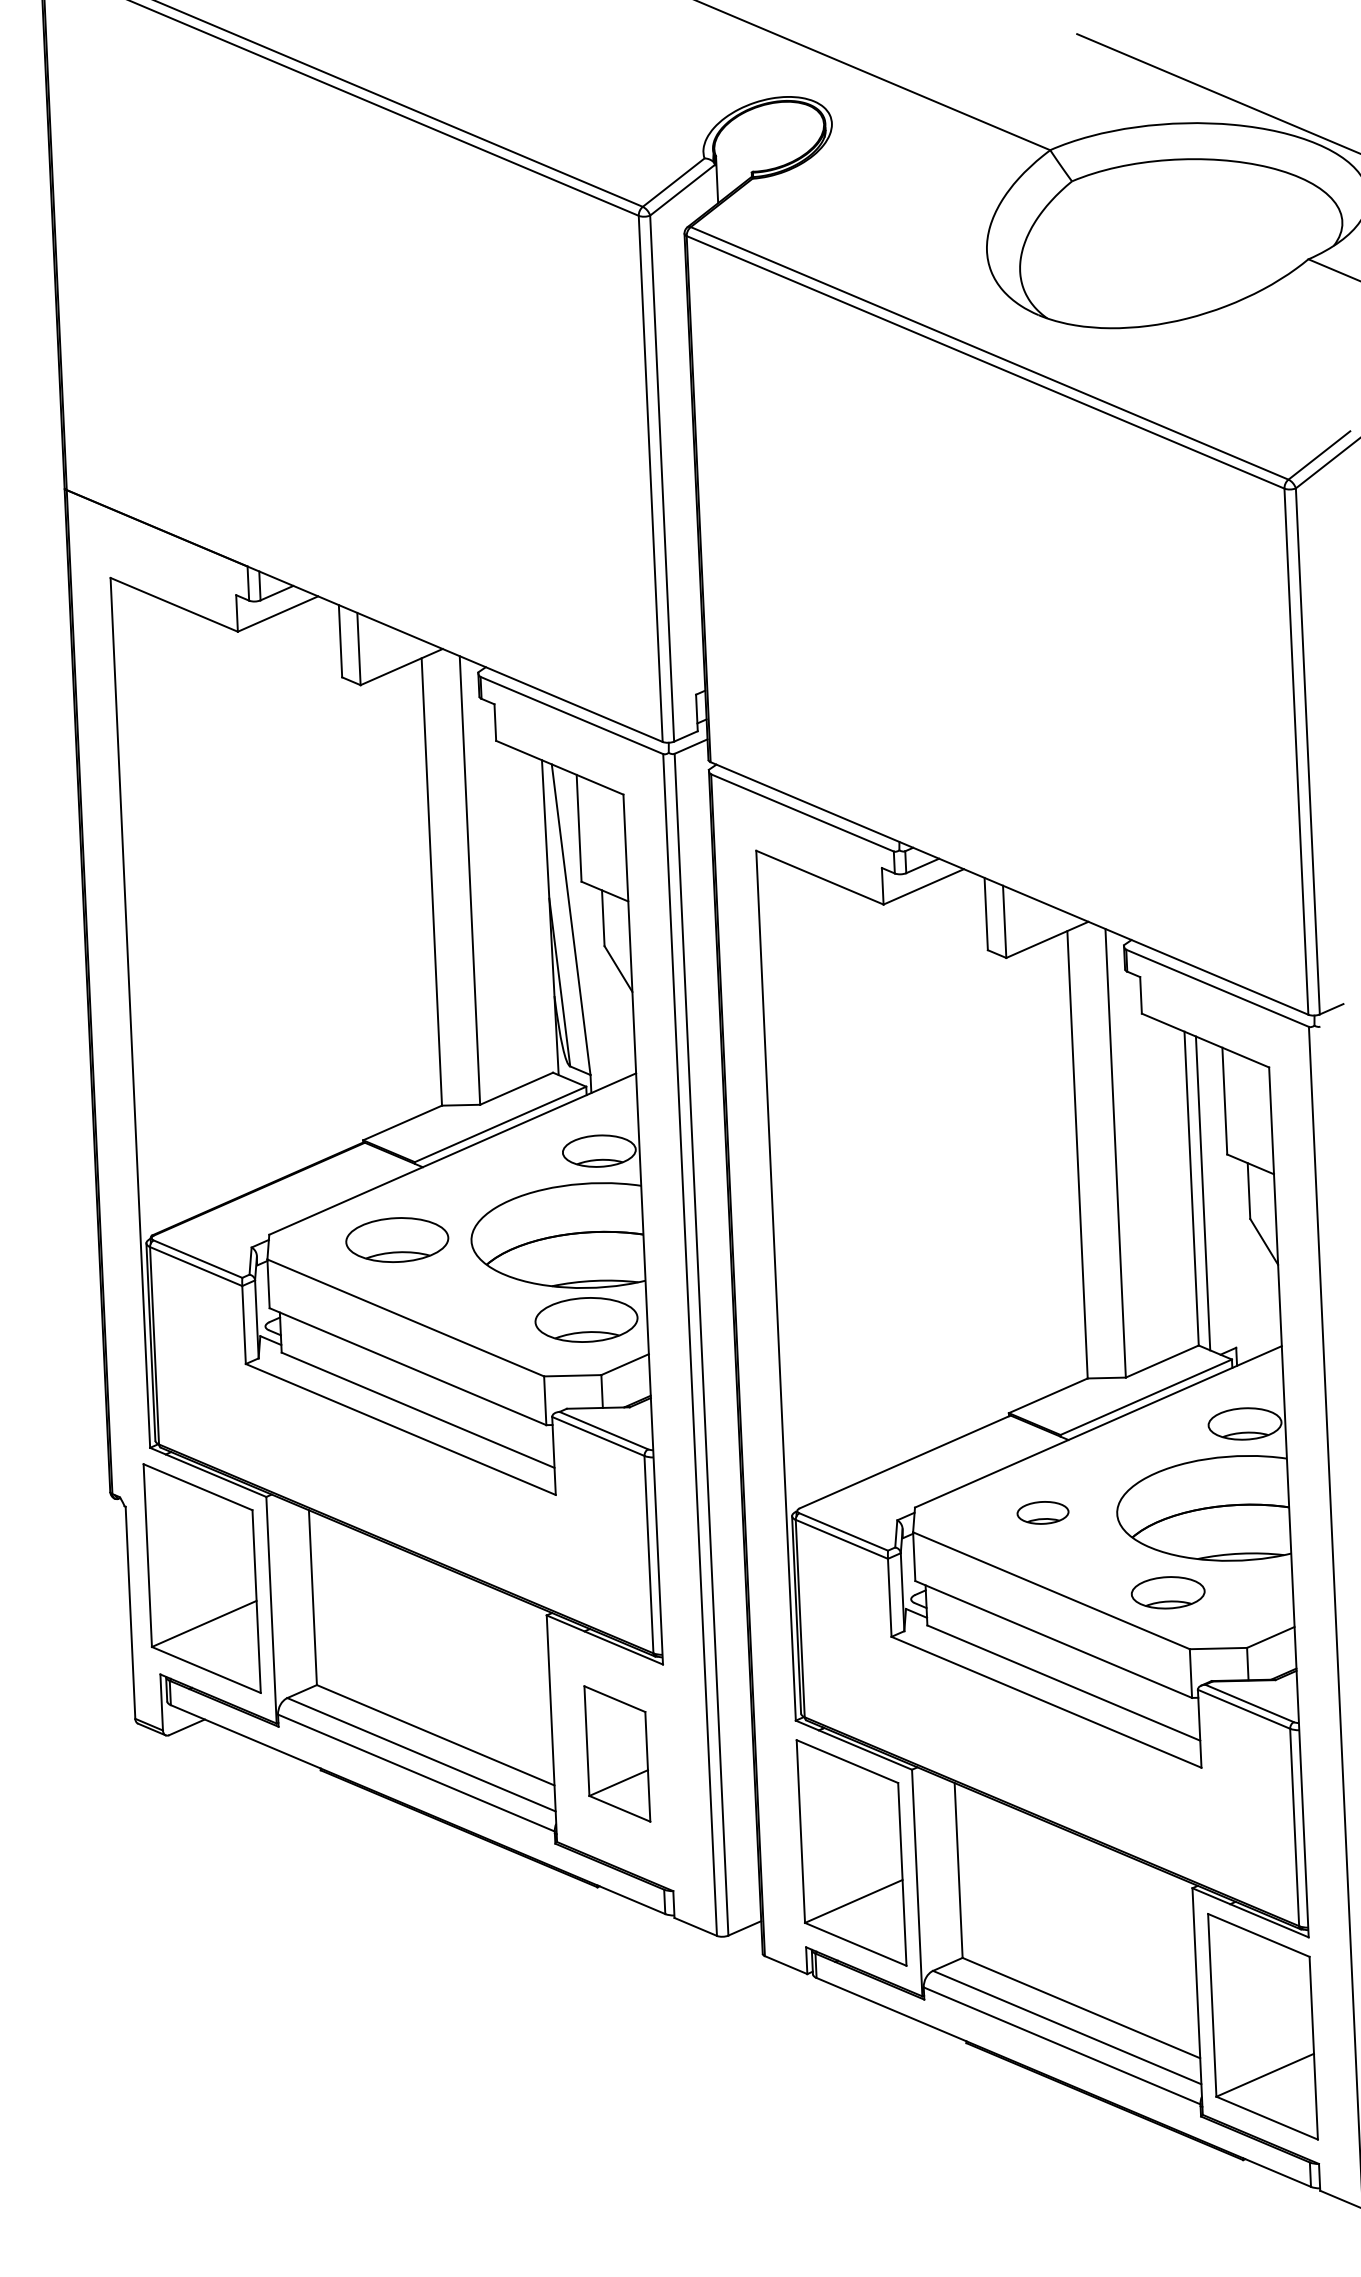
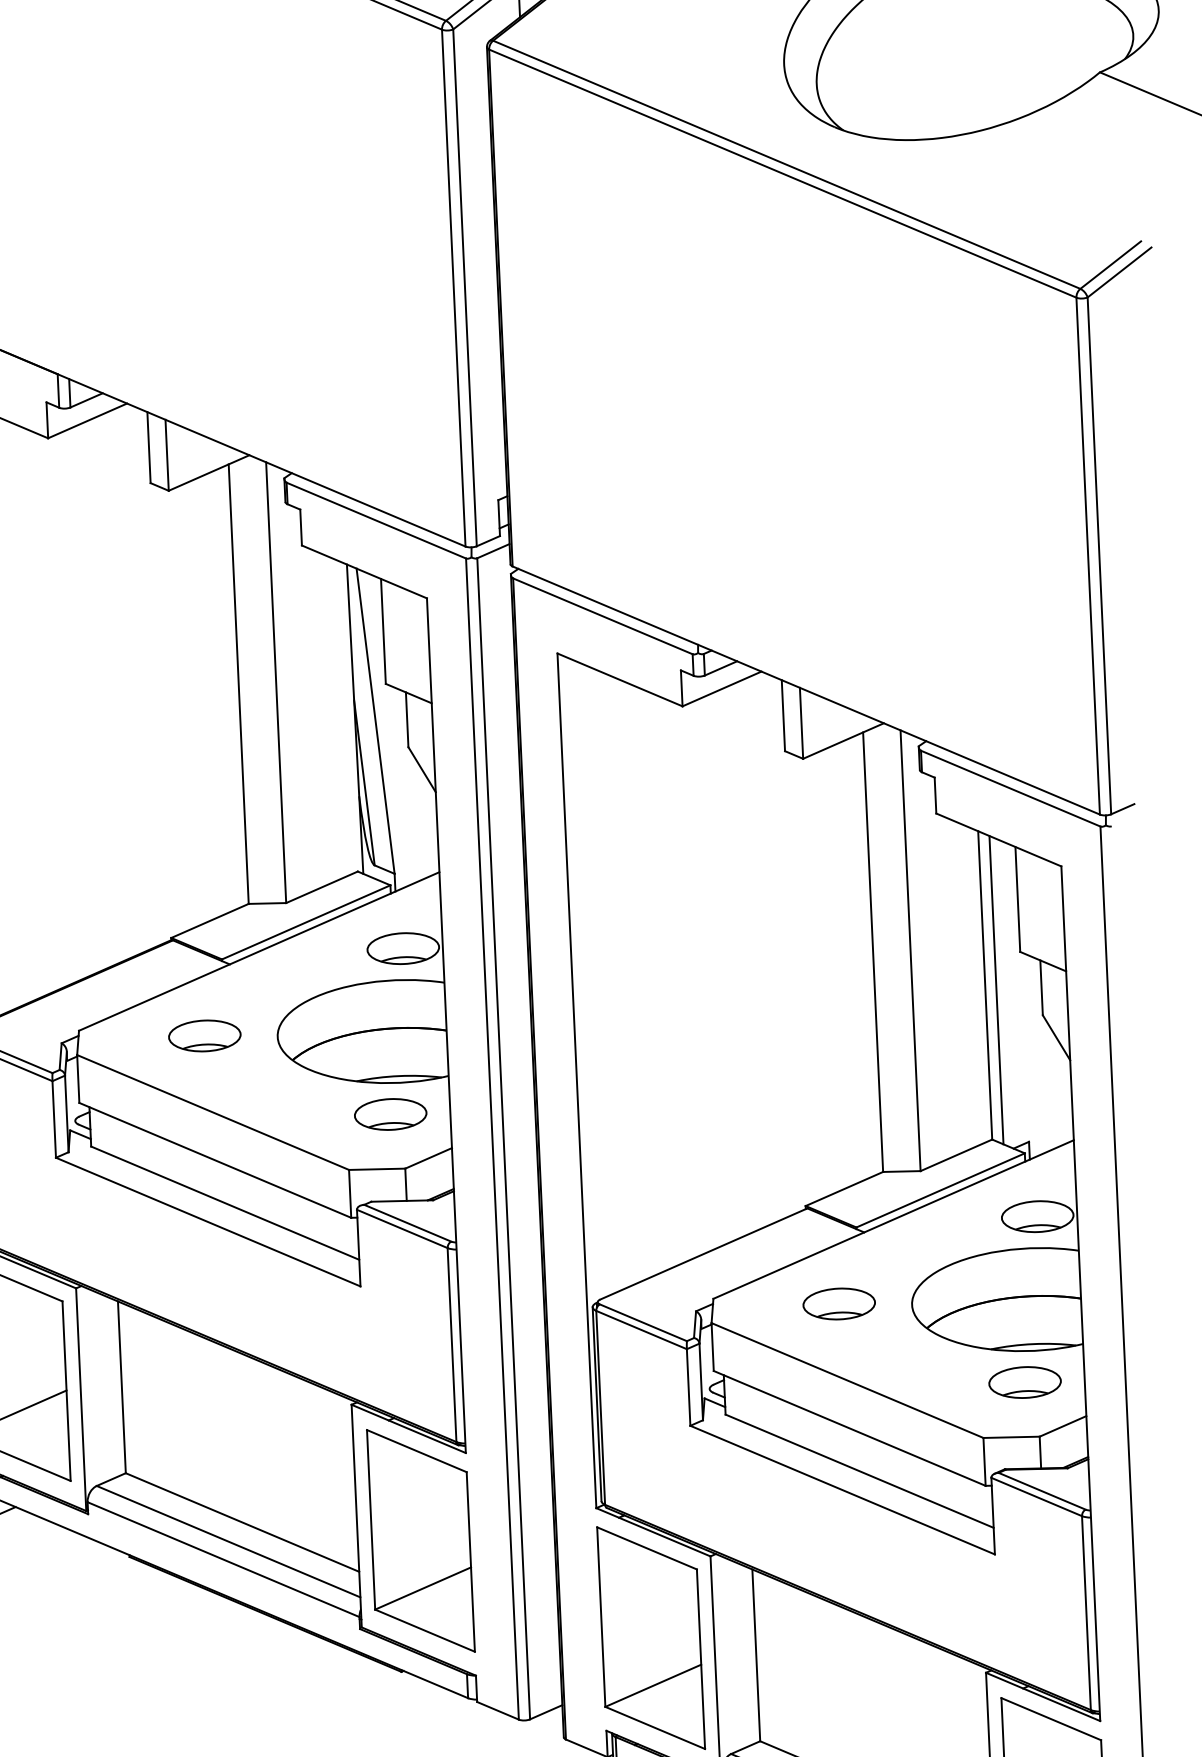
part: (397, 1239) -> (204, 1035), size x0.71
part: (586, 1319) -> (390, 1114), size x0.71
part: (1042, 1512) -> (838, 1303), size x1.43
part: (1167, 1592) -> (1024, 1382), moved
part: (617, 1753) -> (421, 1540), size x1.67

